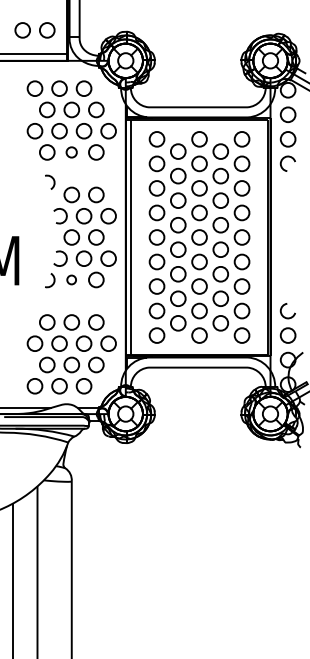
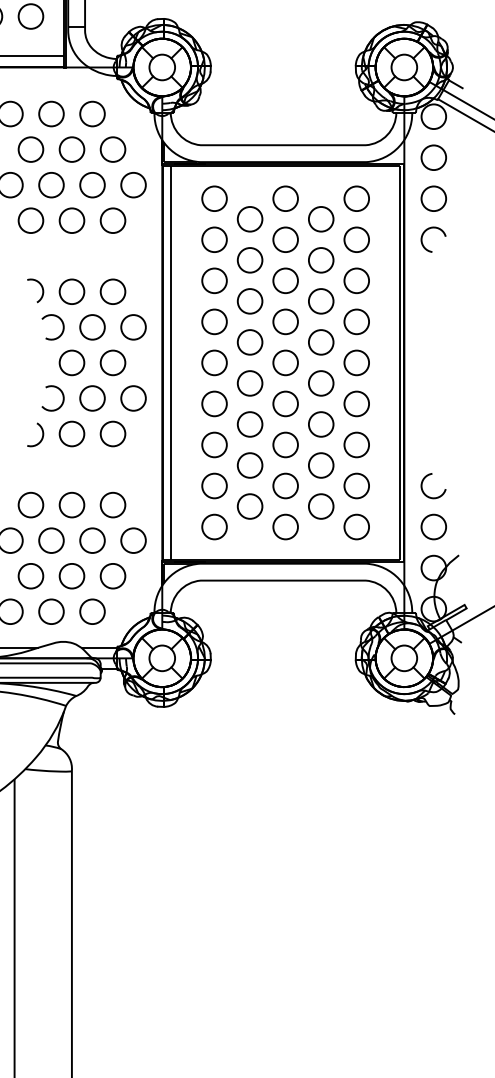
circle: (71, 152) -> (71, 220), size x1.43
arc: (52, 179) -> (39, 286), moved
circle: (71, 279) -> (71, 433), size x1.67

